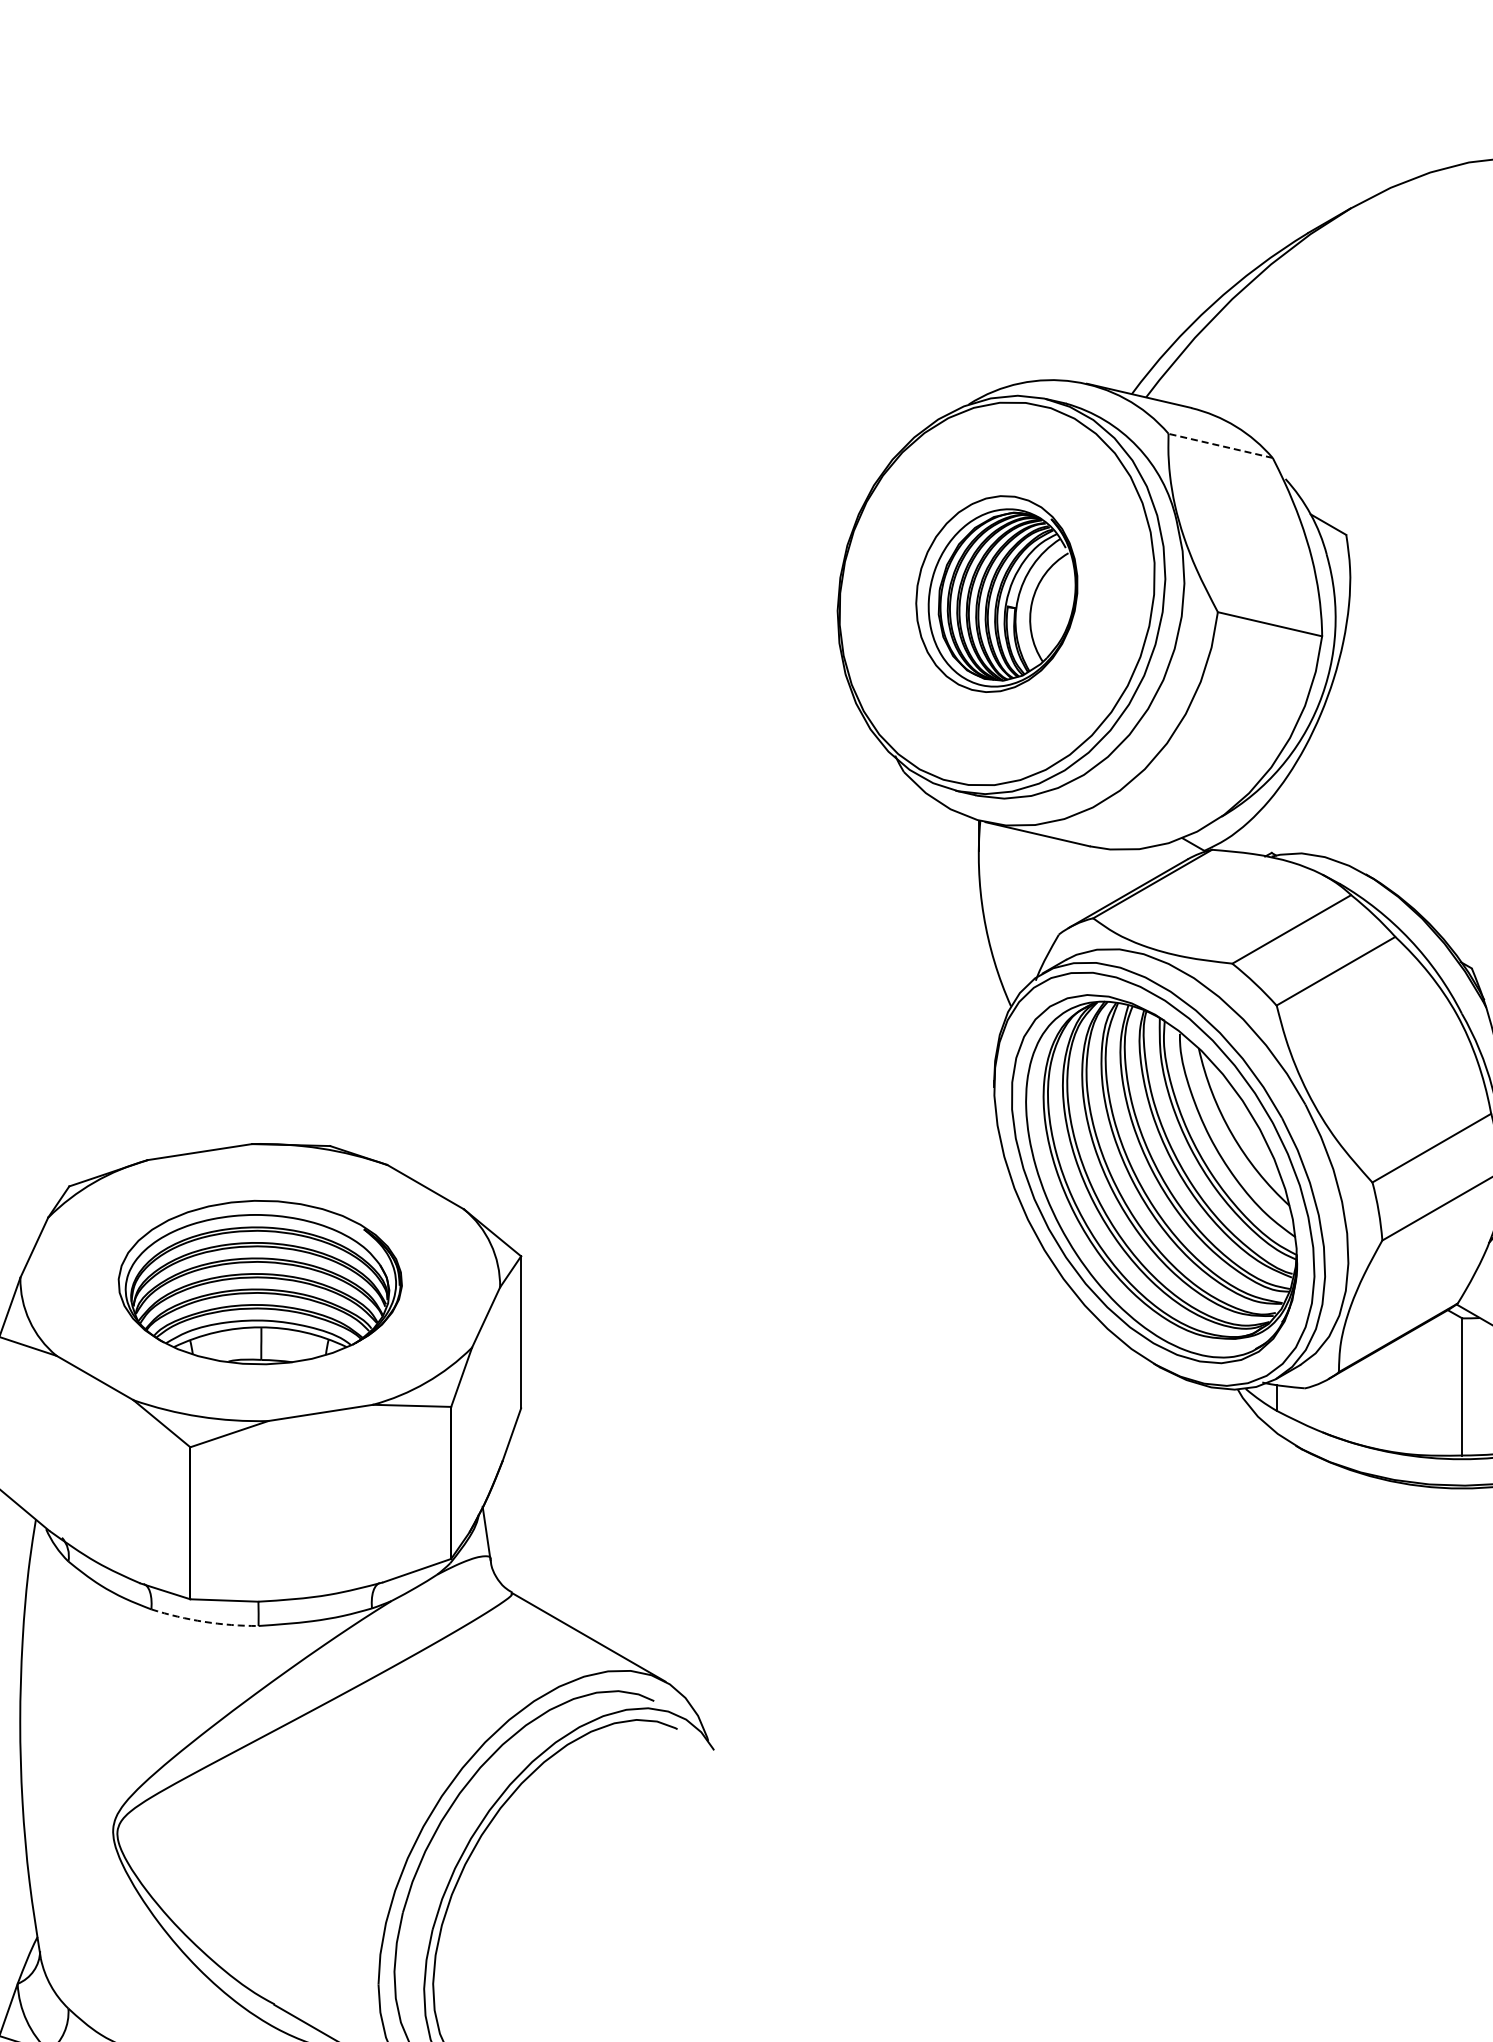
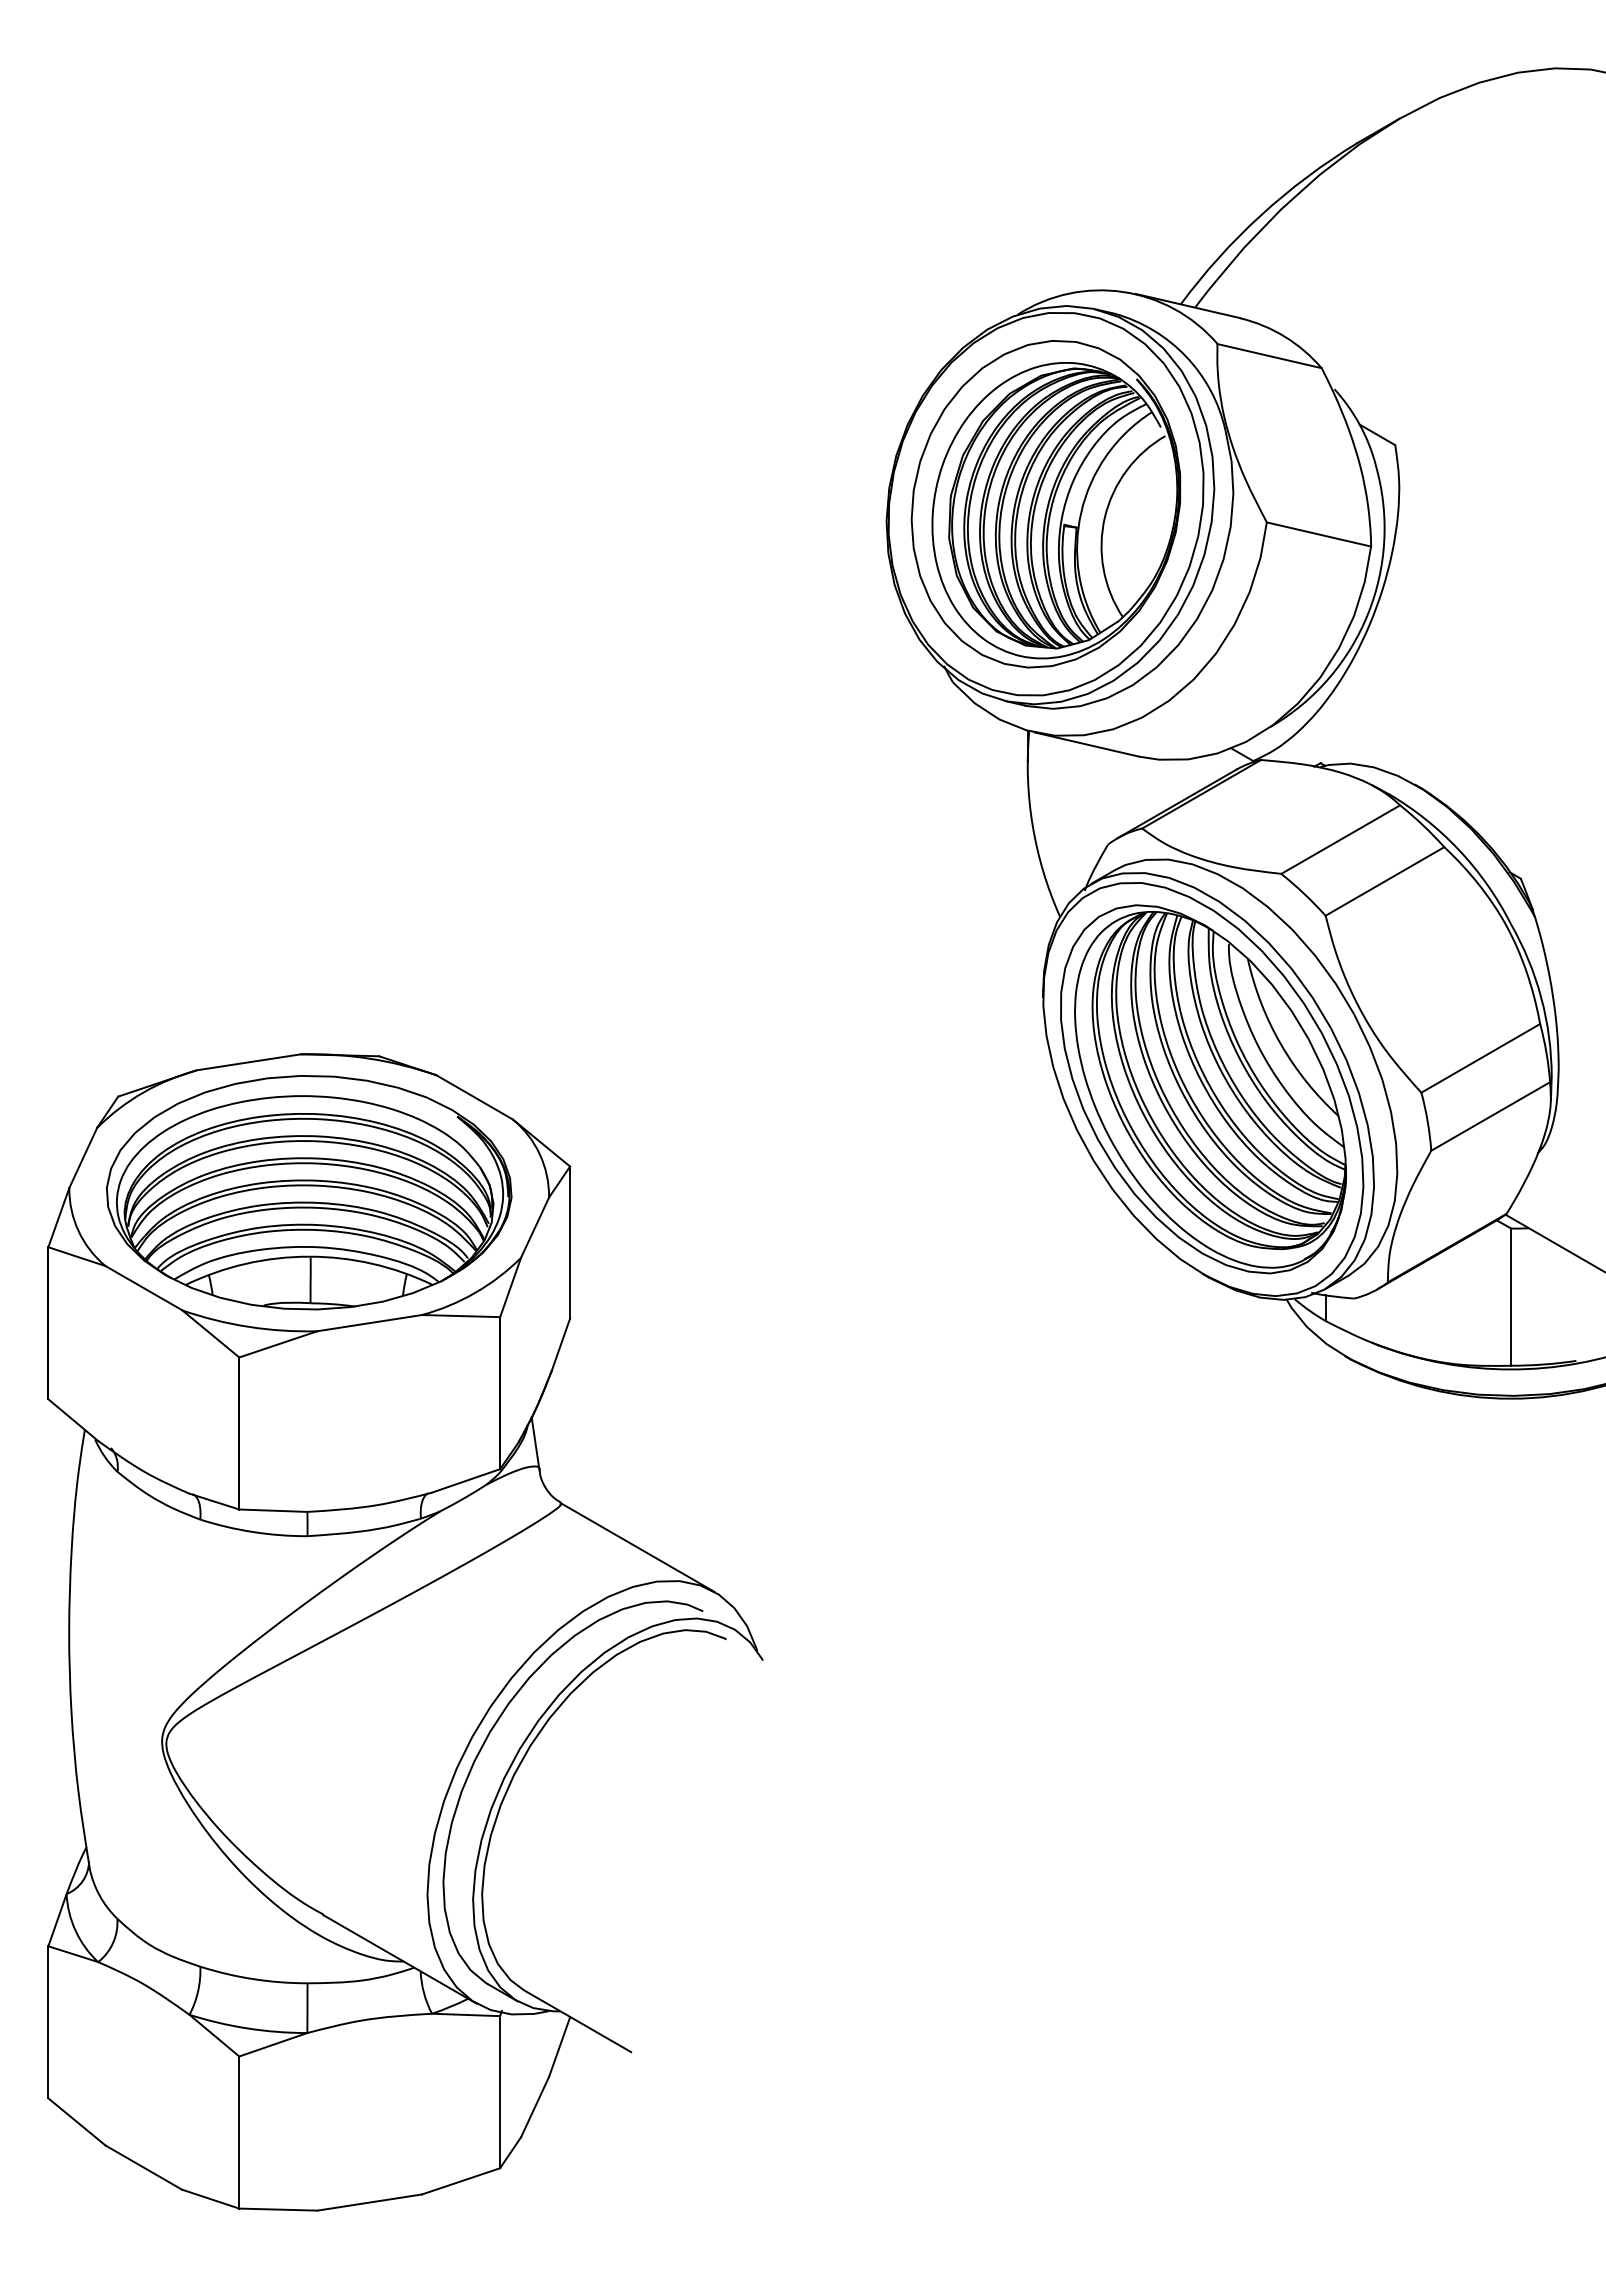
line: (1220, 446) -> (1269, 356), dashed -> solid
part: (996, 594) -> (1045, 504), size x1.67
part: (260, 1282) -> (309, 1192), size x1.43
arc: (204, 1622) -> (253, 1532), dashed -> solid

